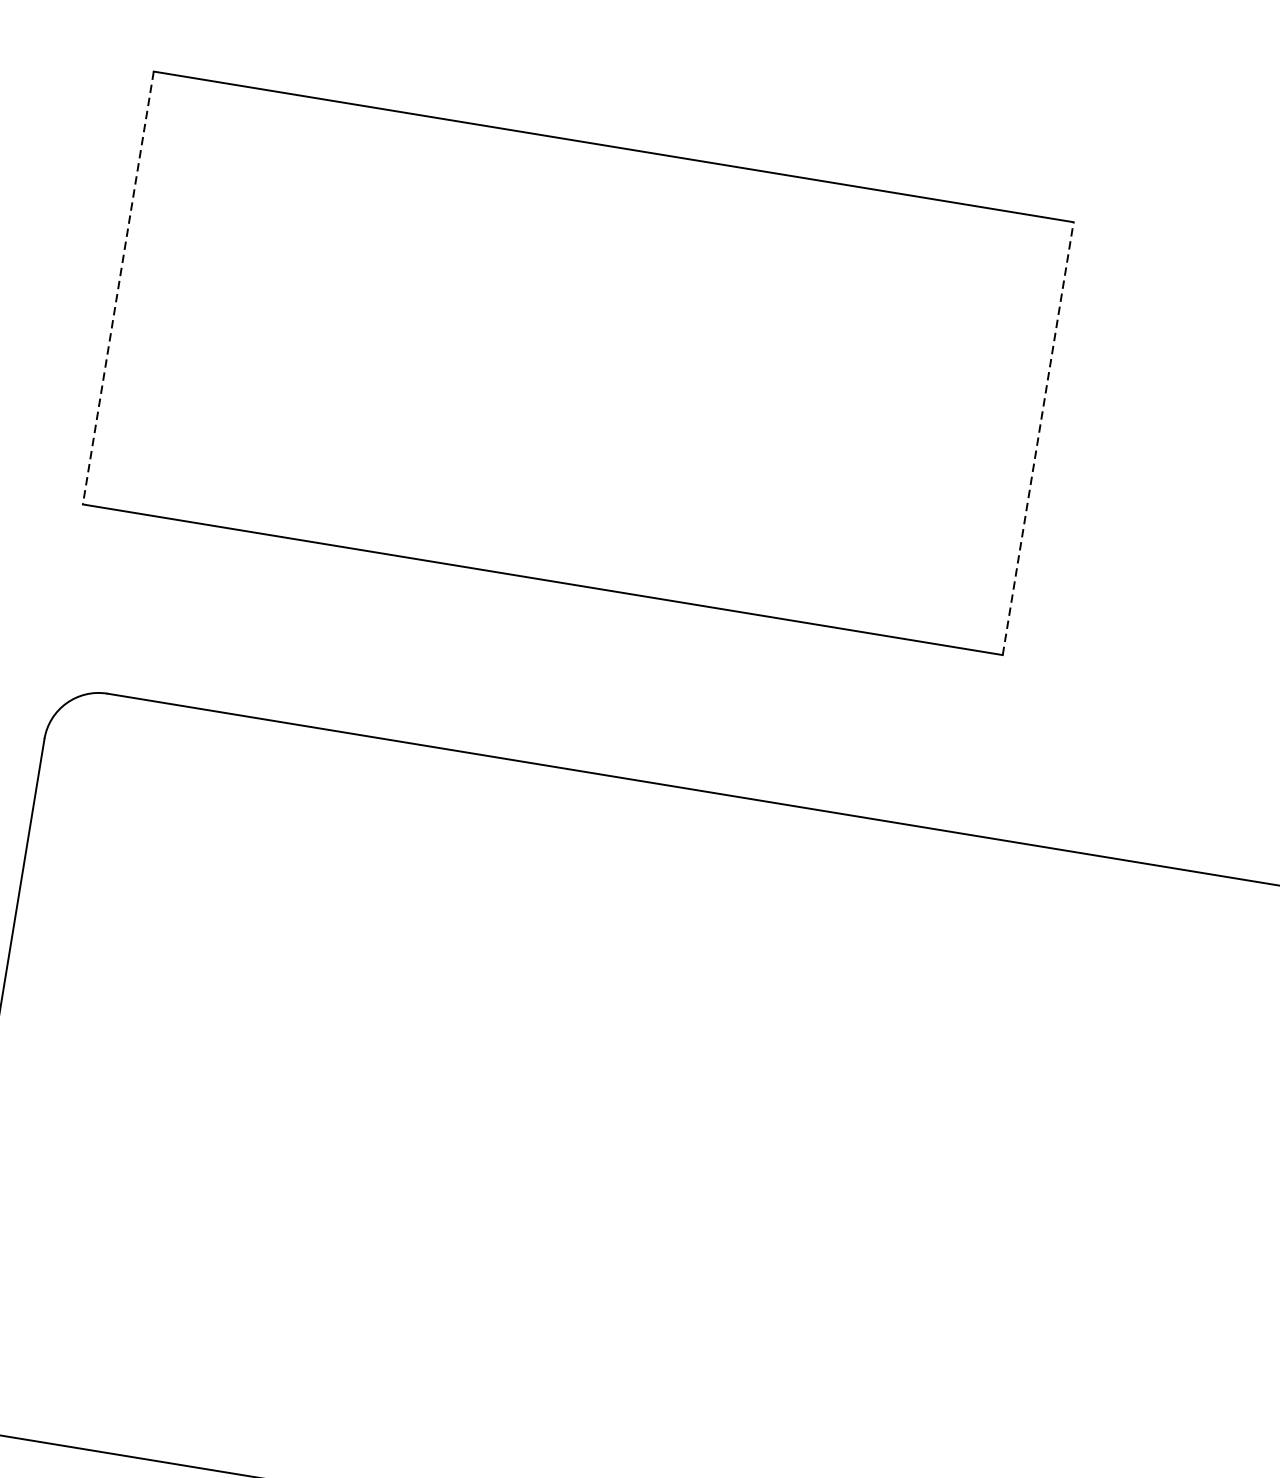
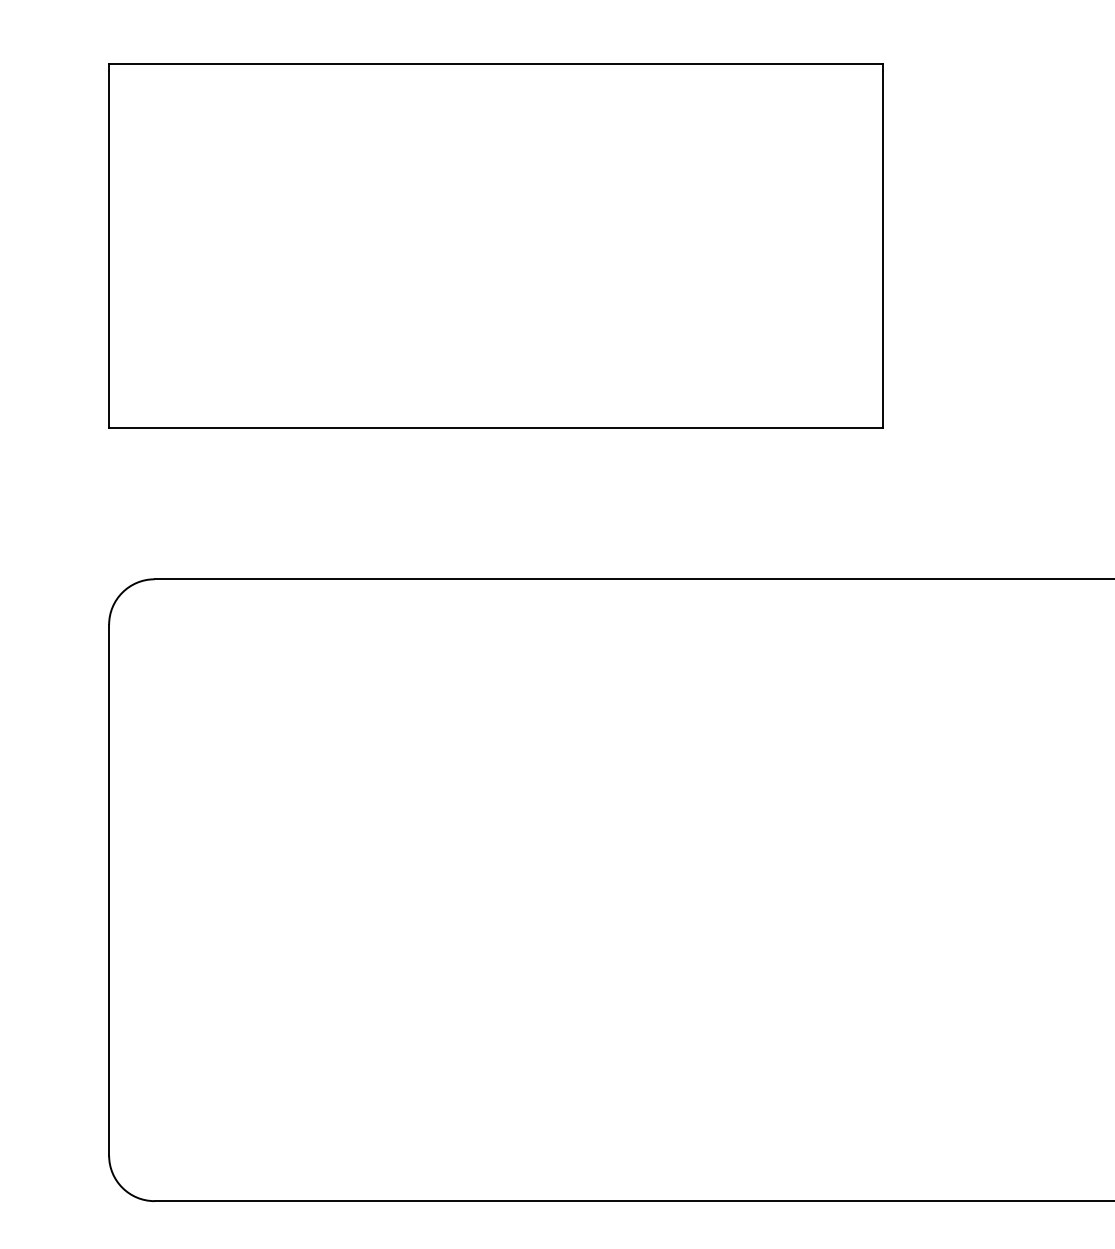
line: (118, 289) -> (109, 246), dashed -> solid
line: (1038, 438) -> (882, 245), dashed -> solid

